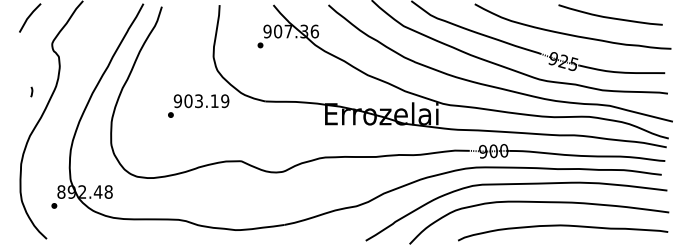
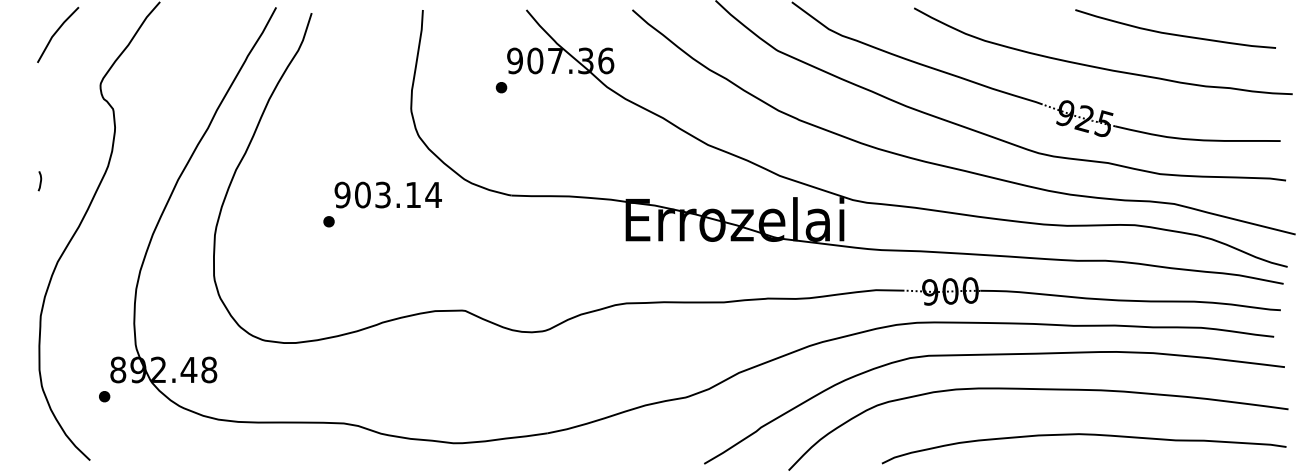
curve: (31, 91) -> (39, 180), moved
text: (224, 101) -> (432, 195), 903.19 -> 903.14

